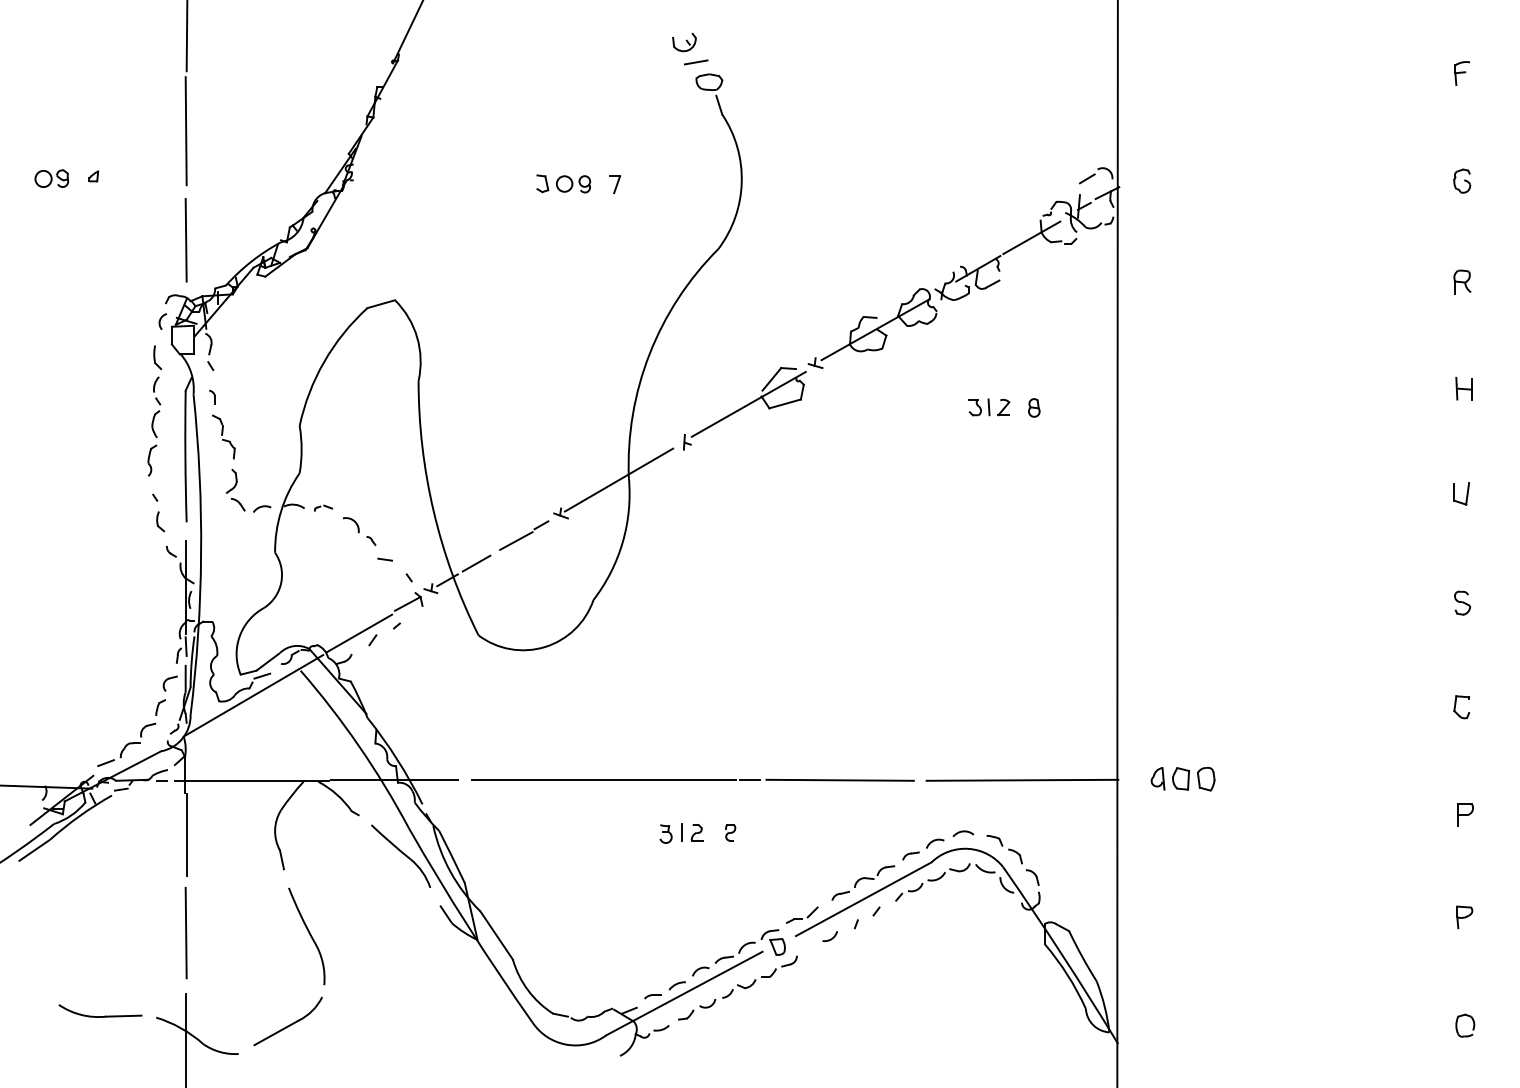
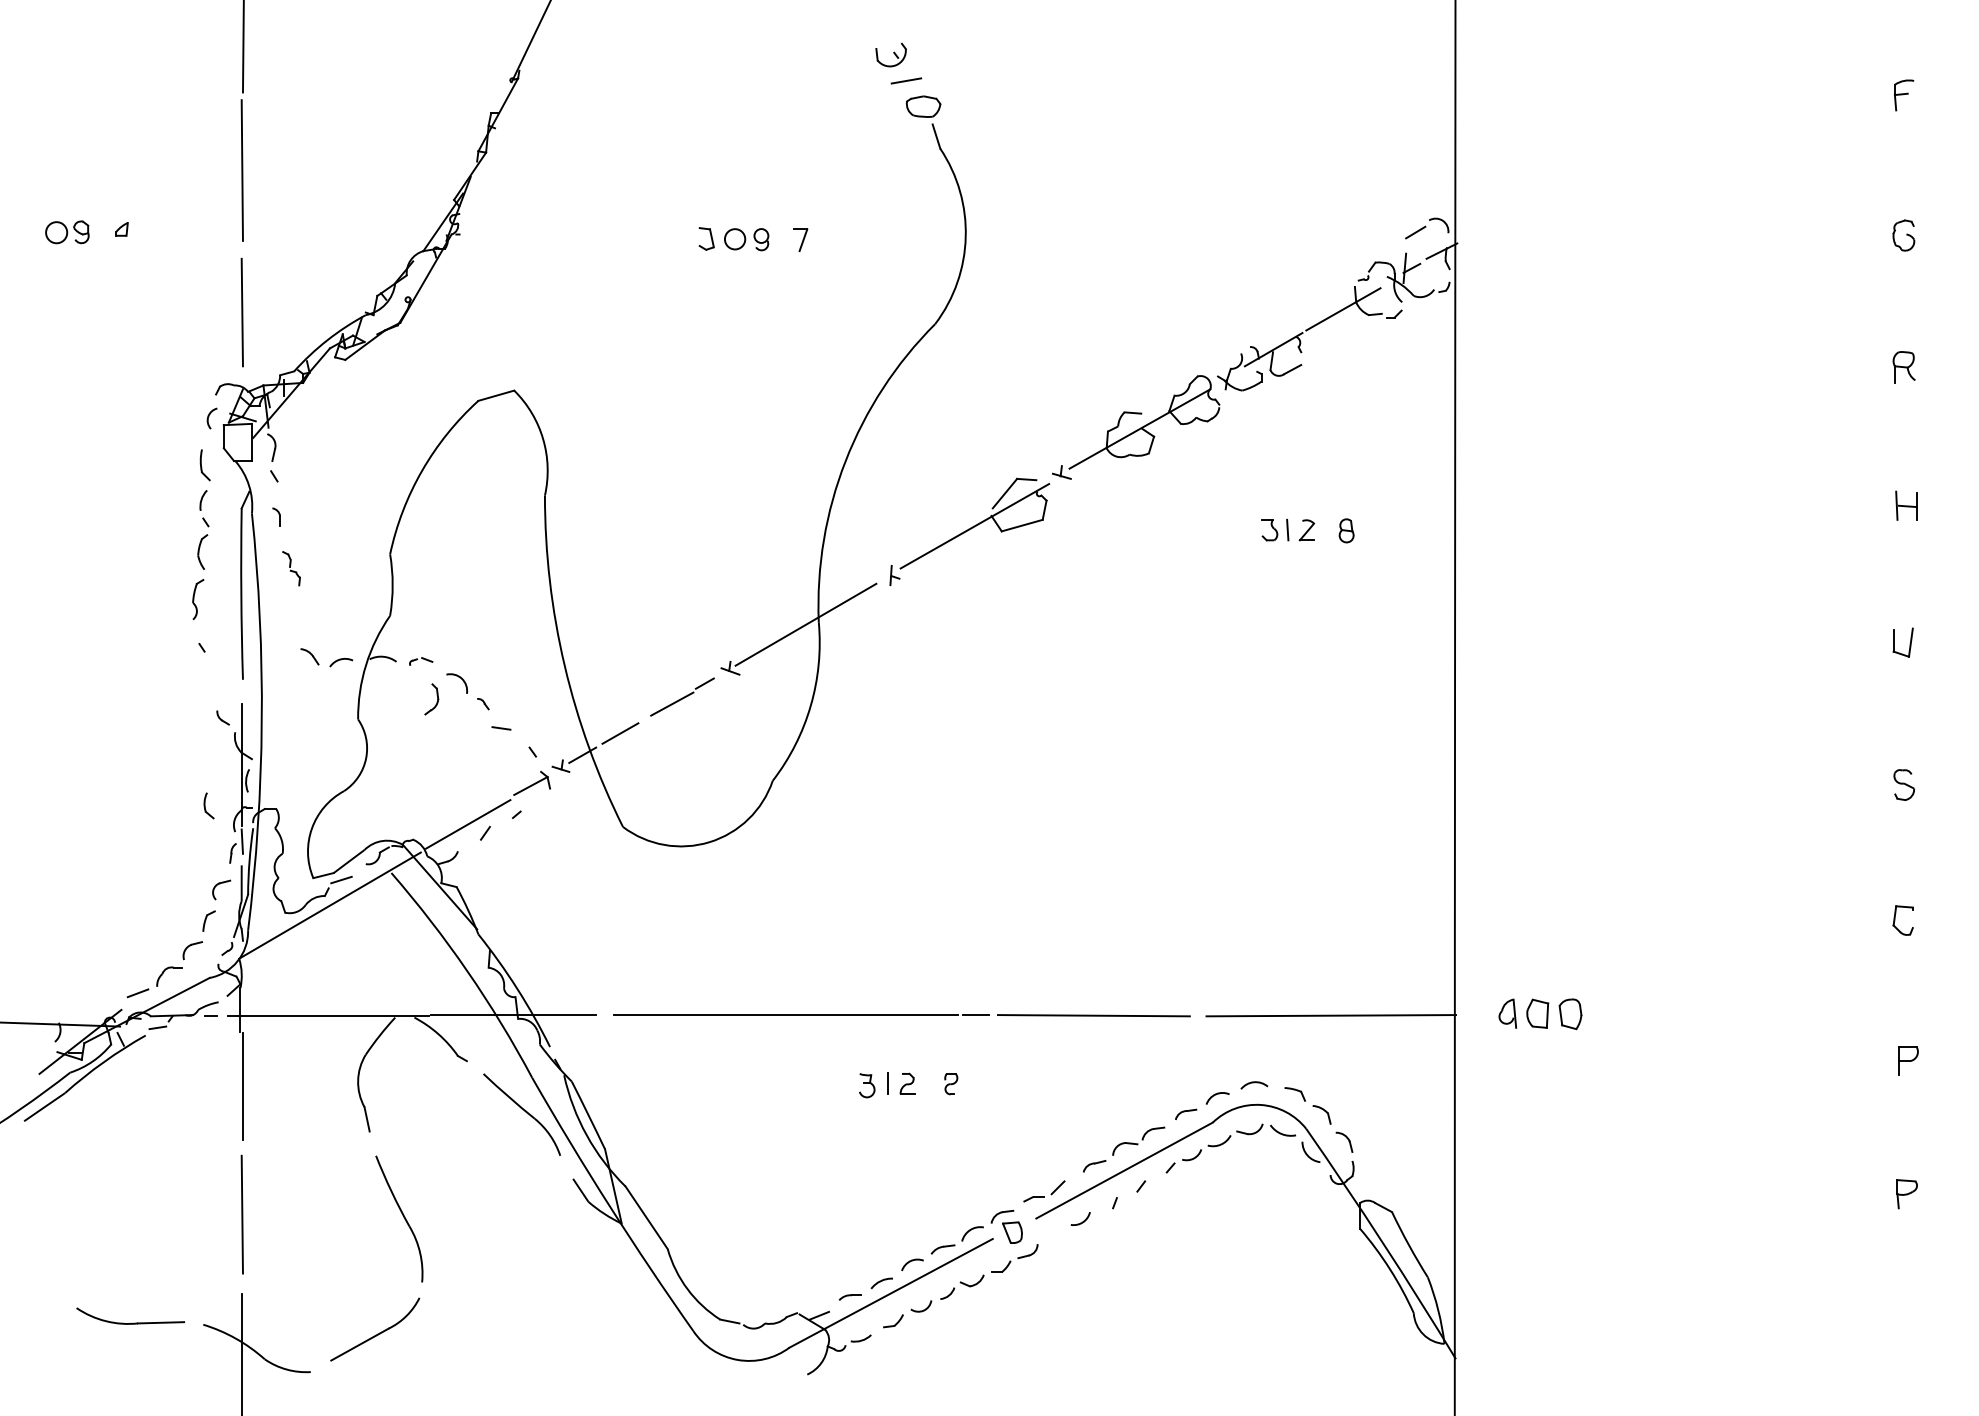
part: (223, 436) -> (291, 568), size x0.6
part: (231, 481) -> (431, 699), moved
part: (160, 521) -> (208, 805), moved
part: (1457, 1025) -> (1897, 1335), removed

